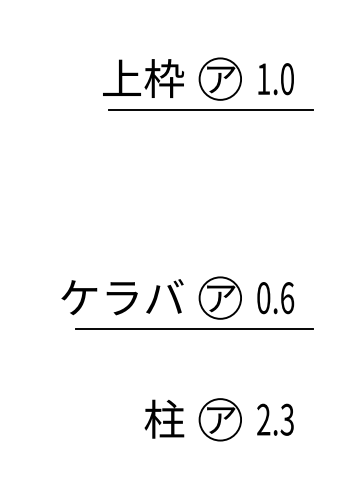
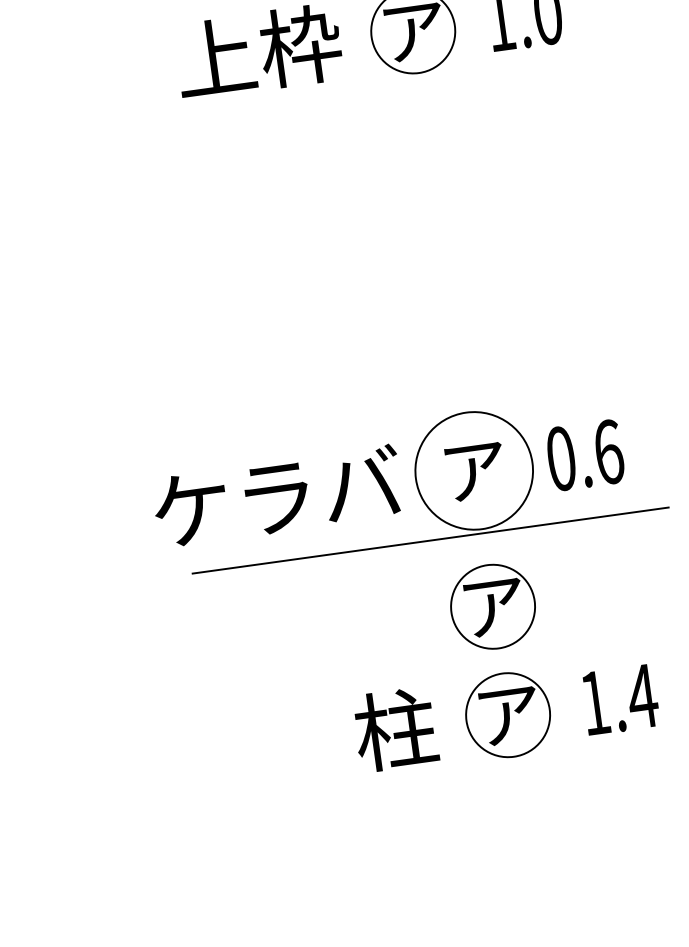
line: (210, 110) -> (402, 97), removed
circle: (220, 297) -> (474, 469), size x1.4
part: (219, 365) -> (491, 606), added
text: (275, 419) -> (618, 699), 2.3 -> 1.4

